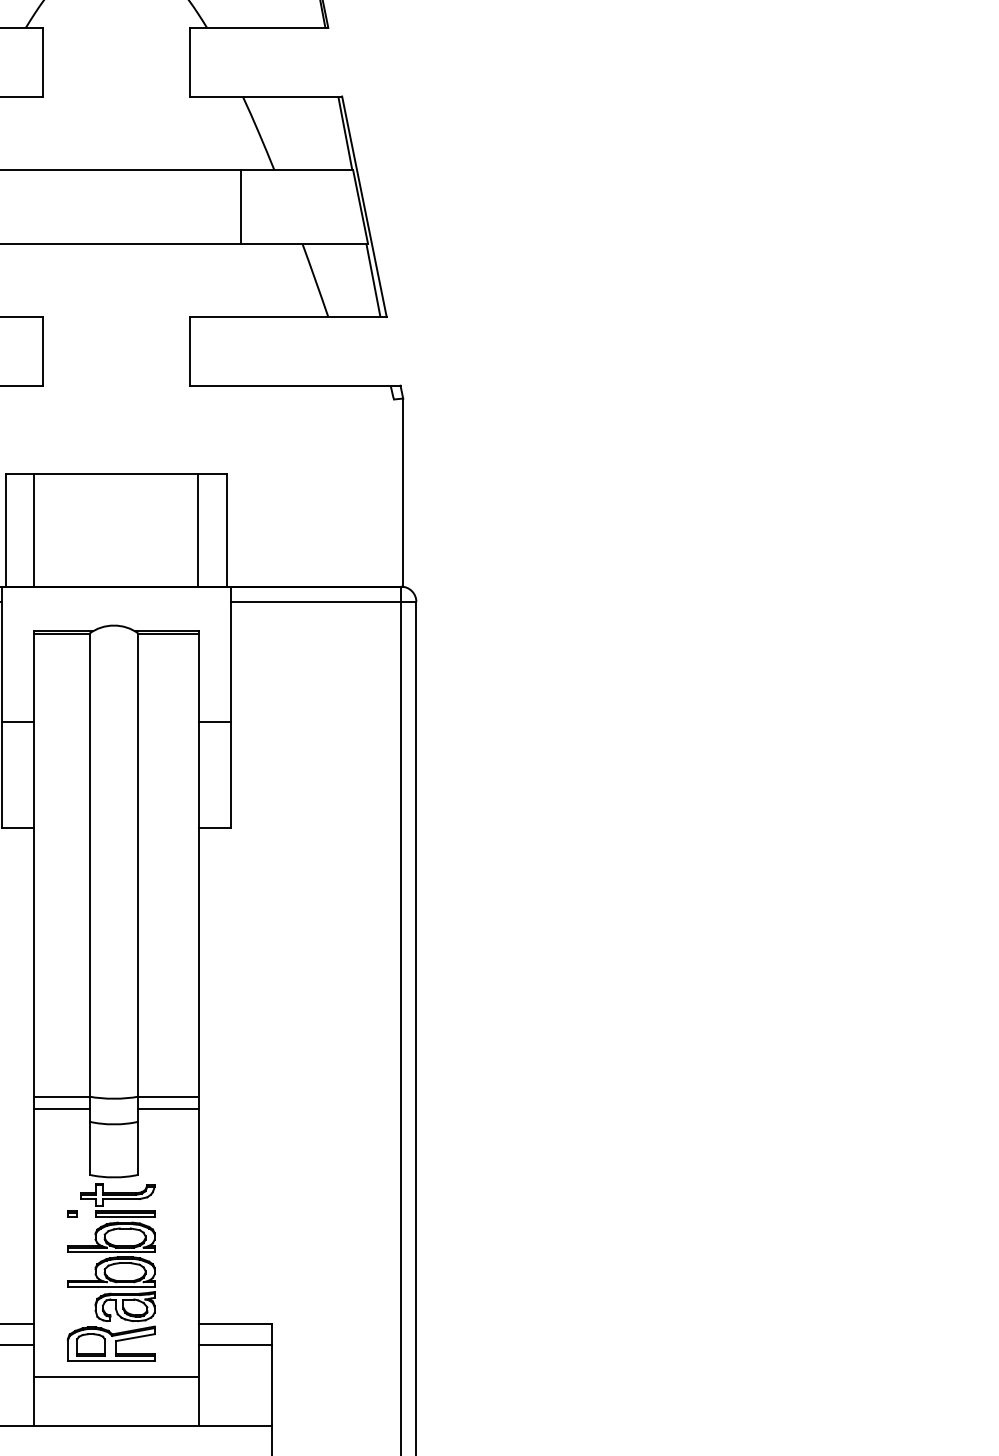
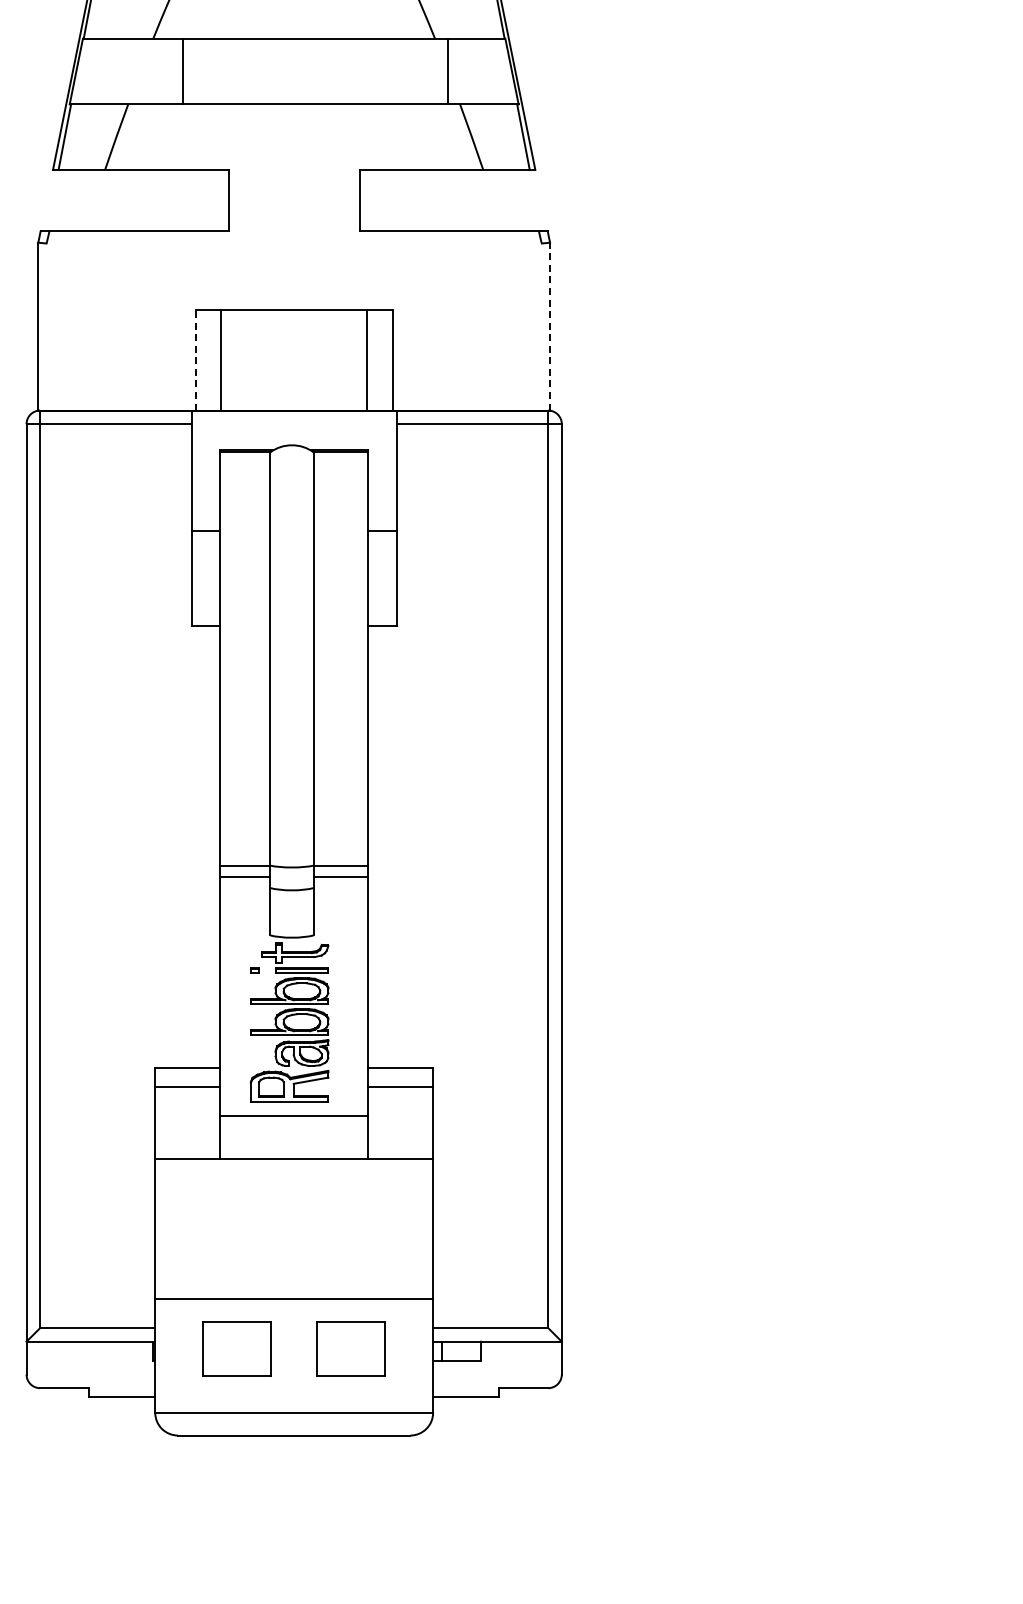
line: (241, 206) -> (448, 71), moved
line: (403, 492) -> (550, 326), solid -> dashed
line: (5, 529) -> (195, 359), solid -> dashed

